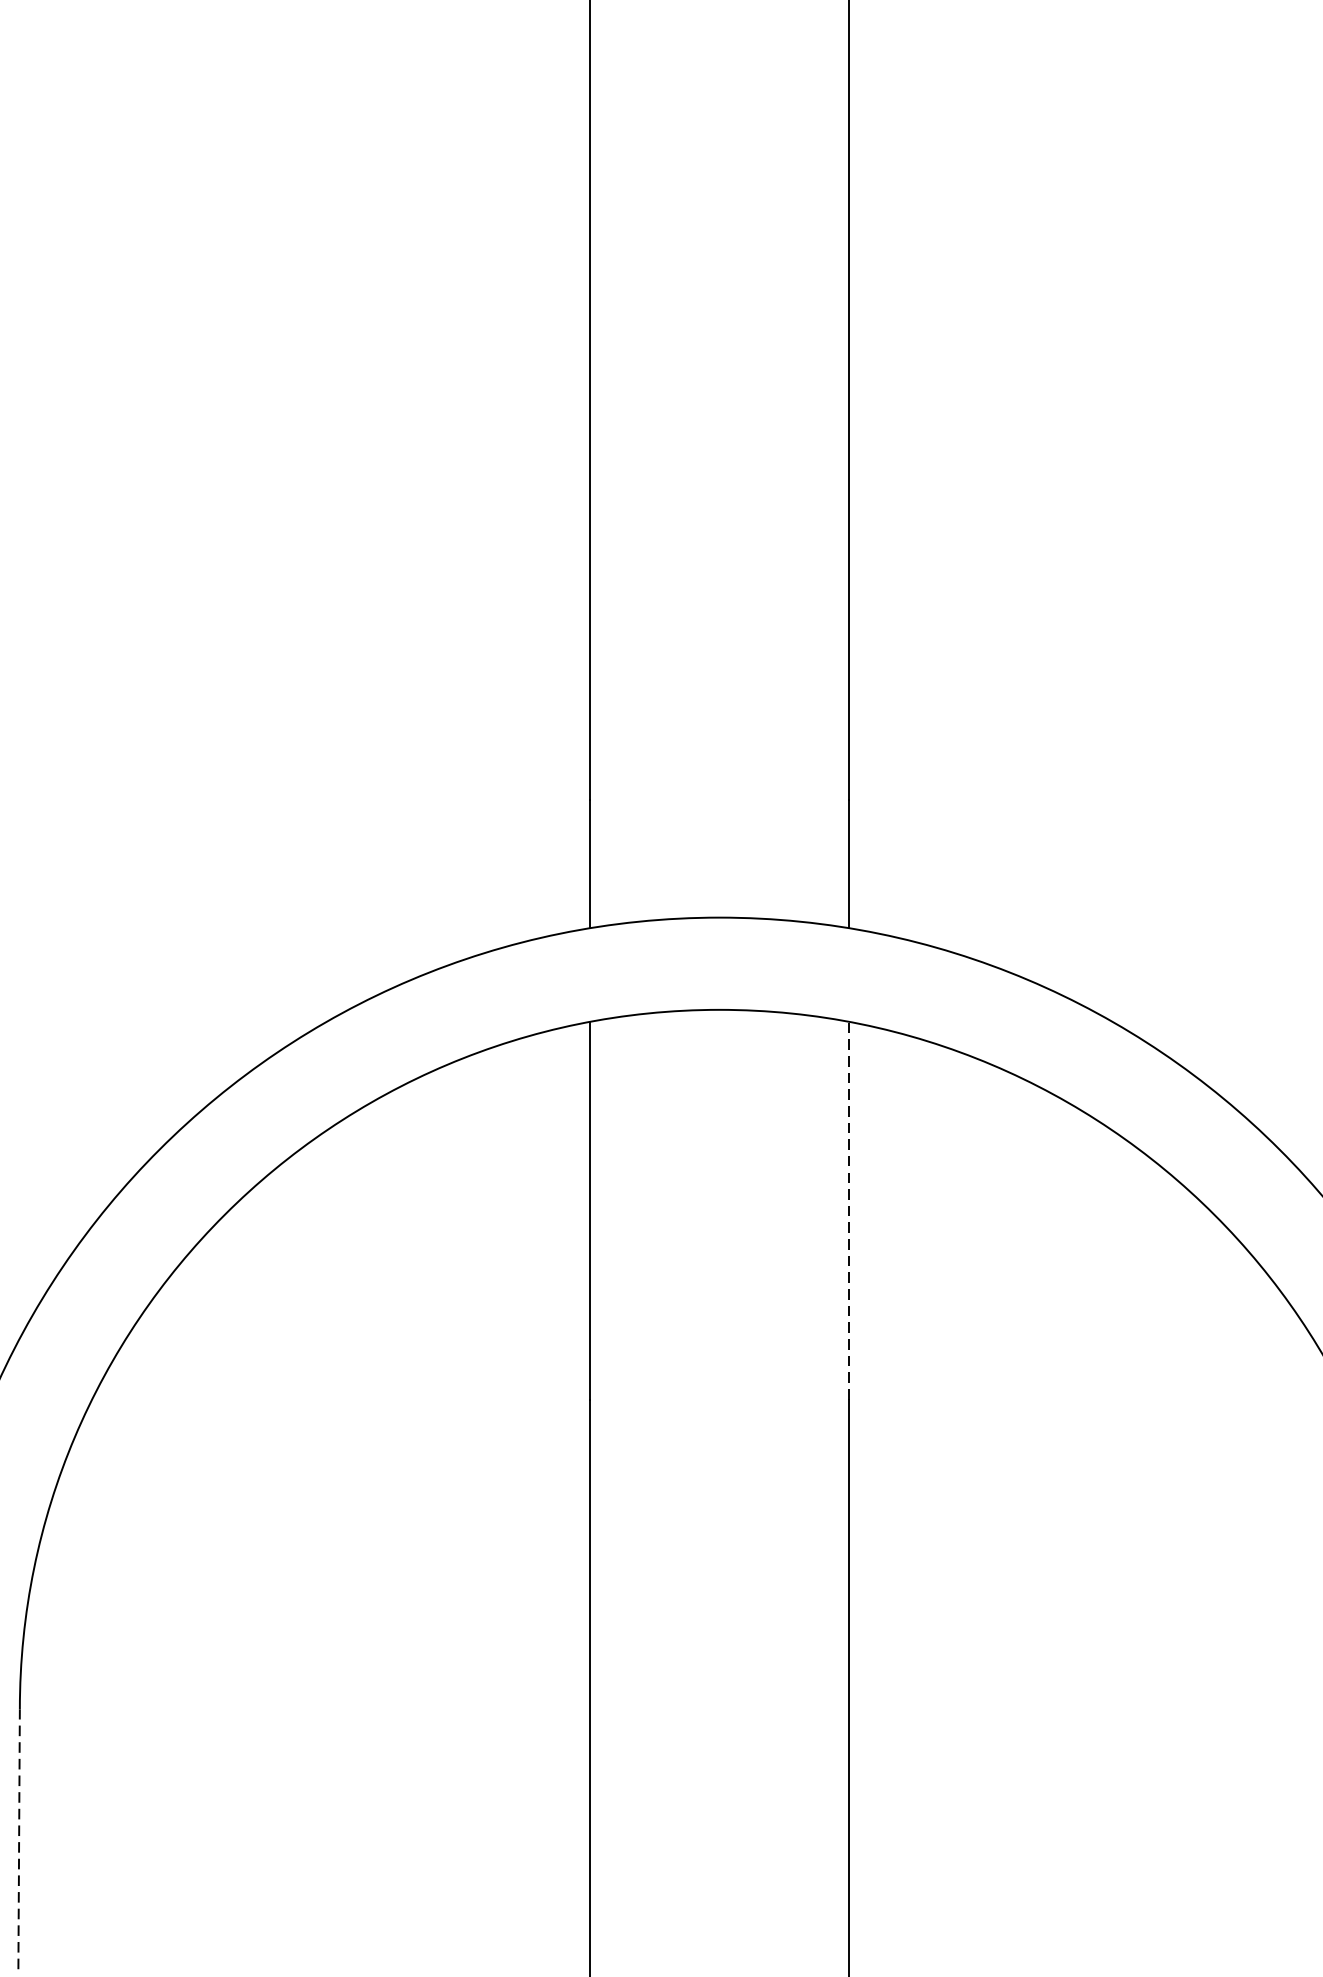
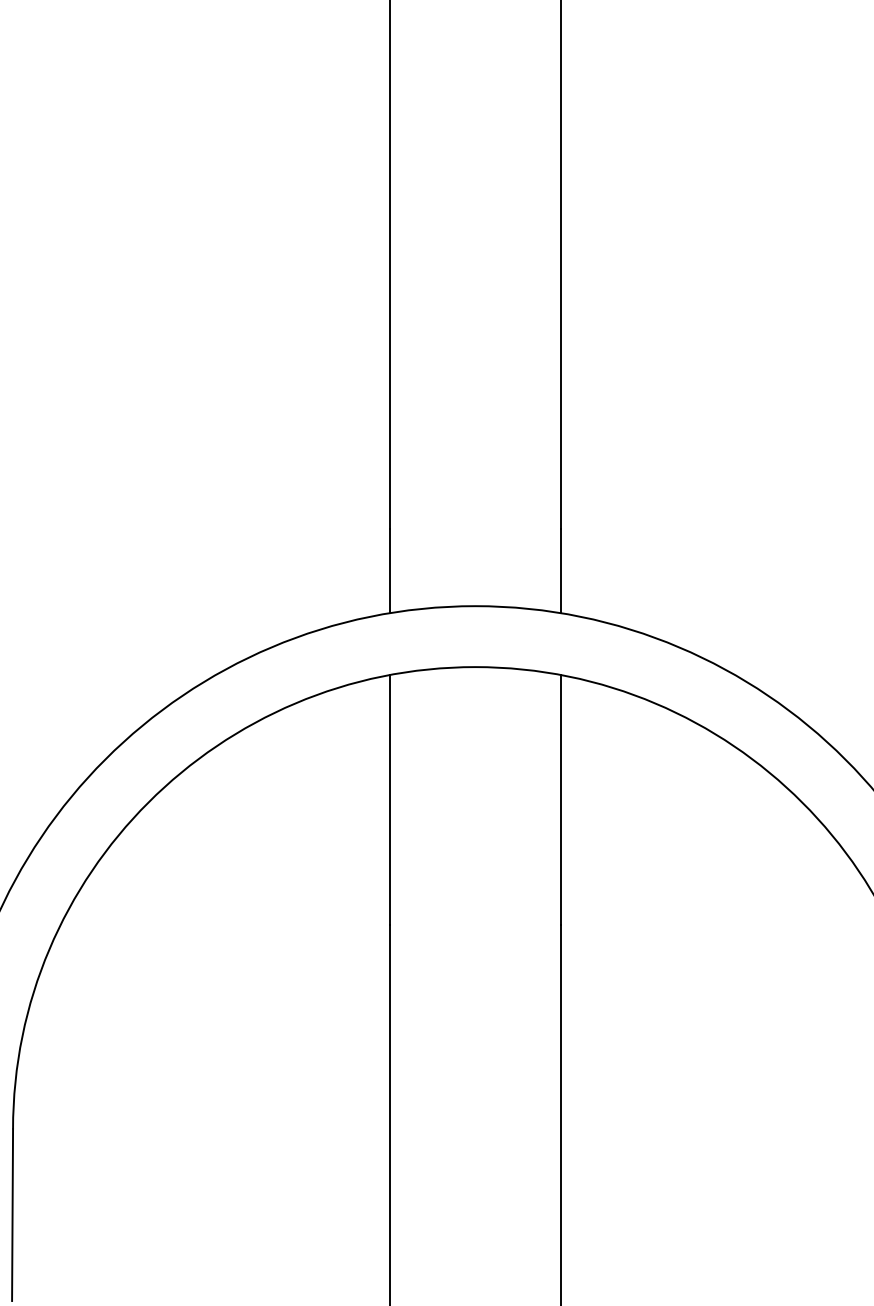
line: (848, 1210) -> (560, 799), dashed -> solid
line: (19, 1839) -> (12, 1215), dashed -> solid

